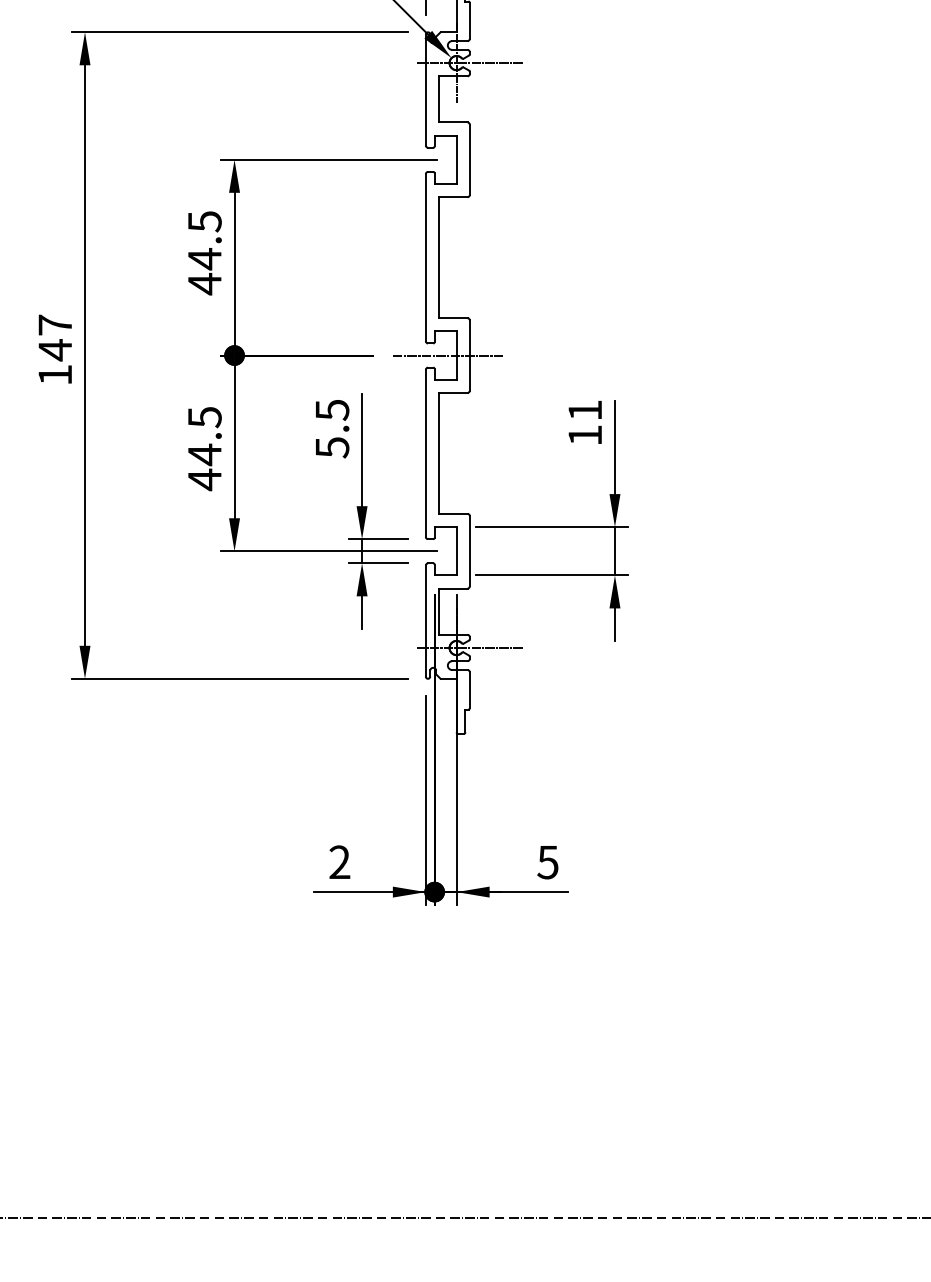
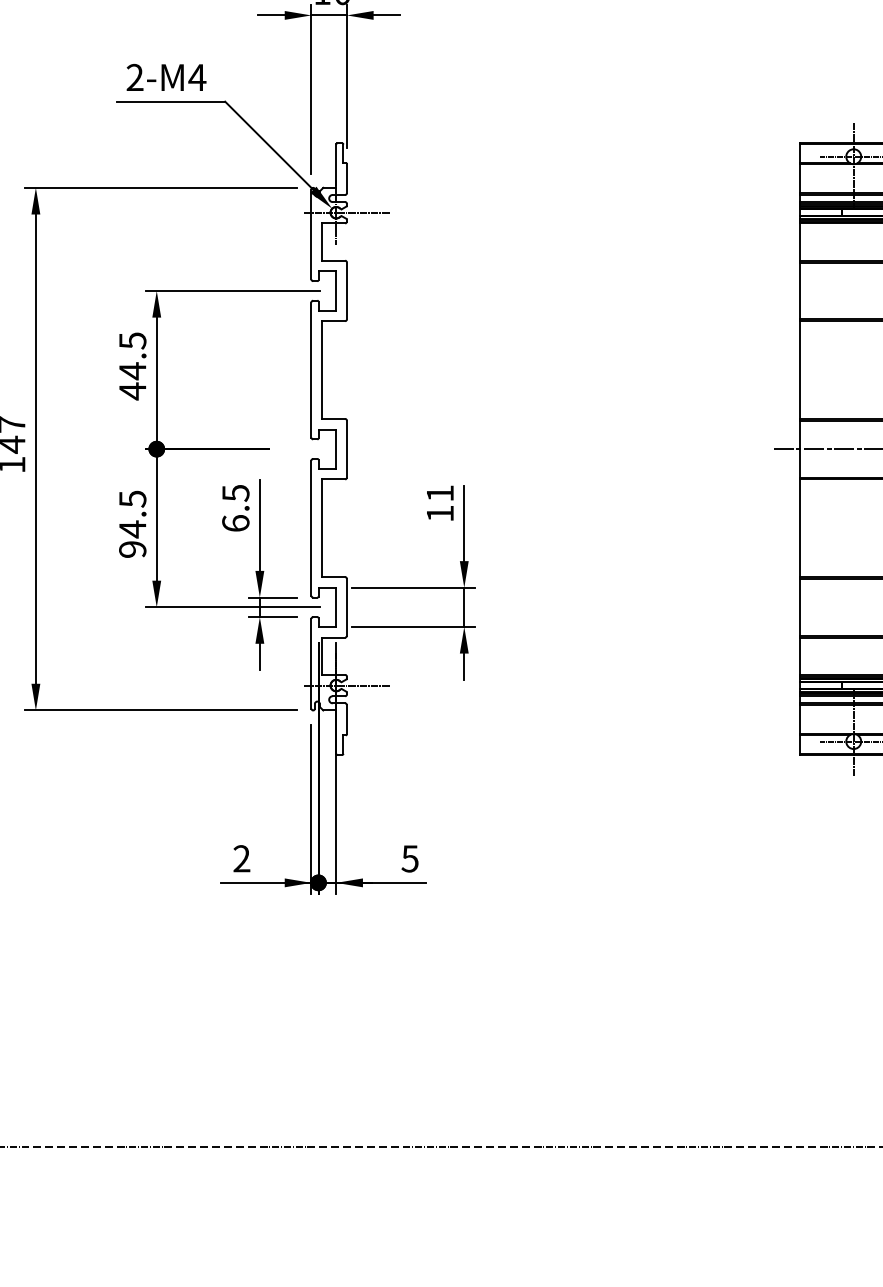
line: (446, 355) -> (328, 449), removed
text: (331, 447) -> (235, 523), 5.5 -> 6.5
text: (204, 479) -> (132, 549), 44.5 -> 94.5

